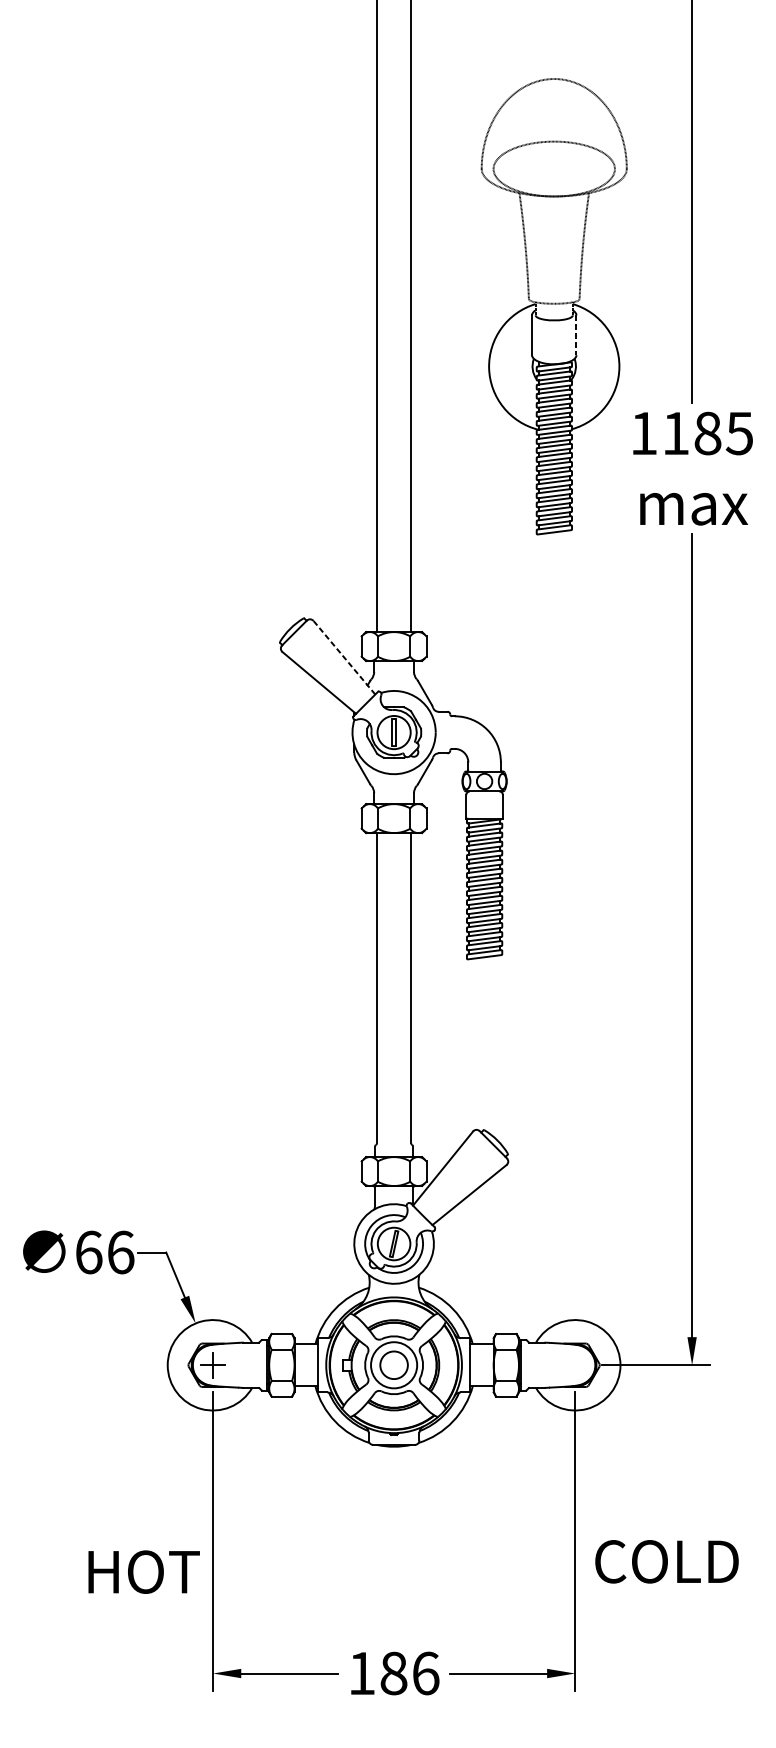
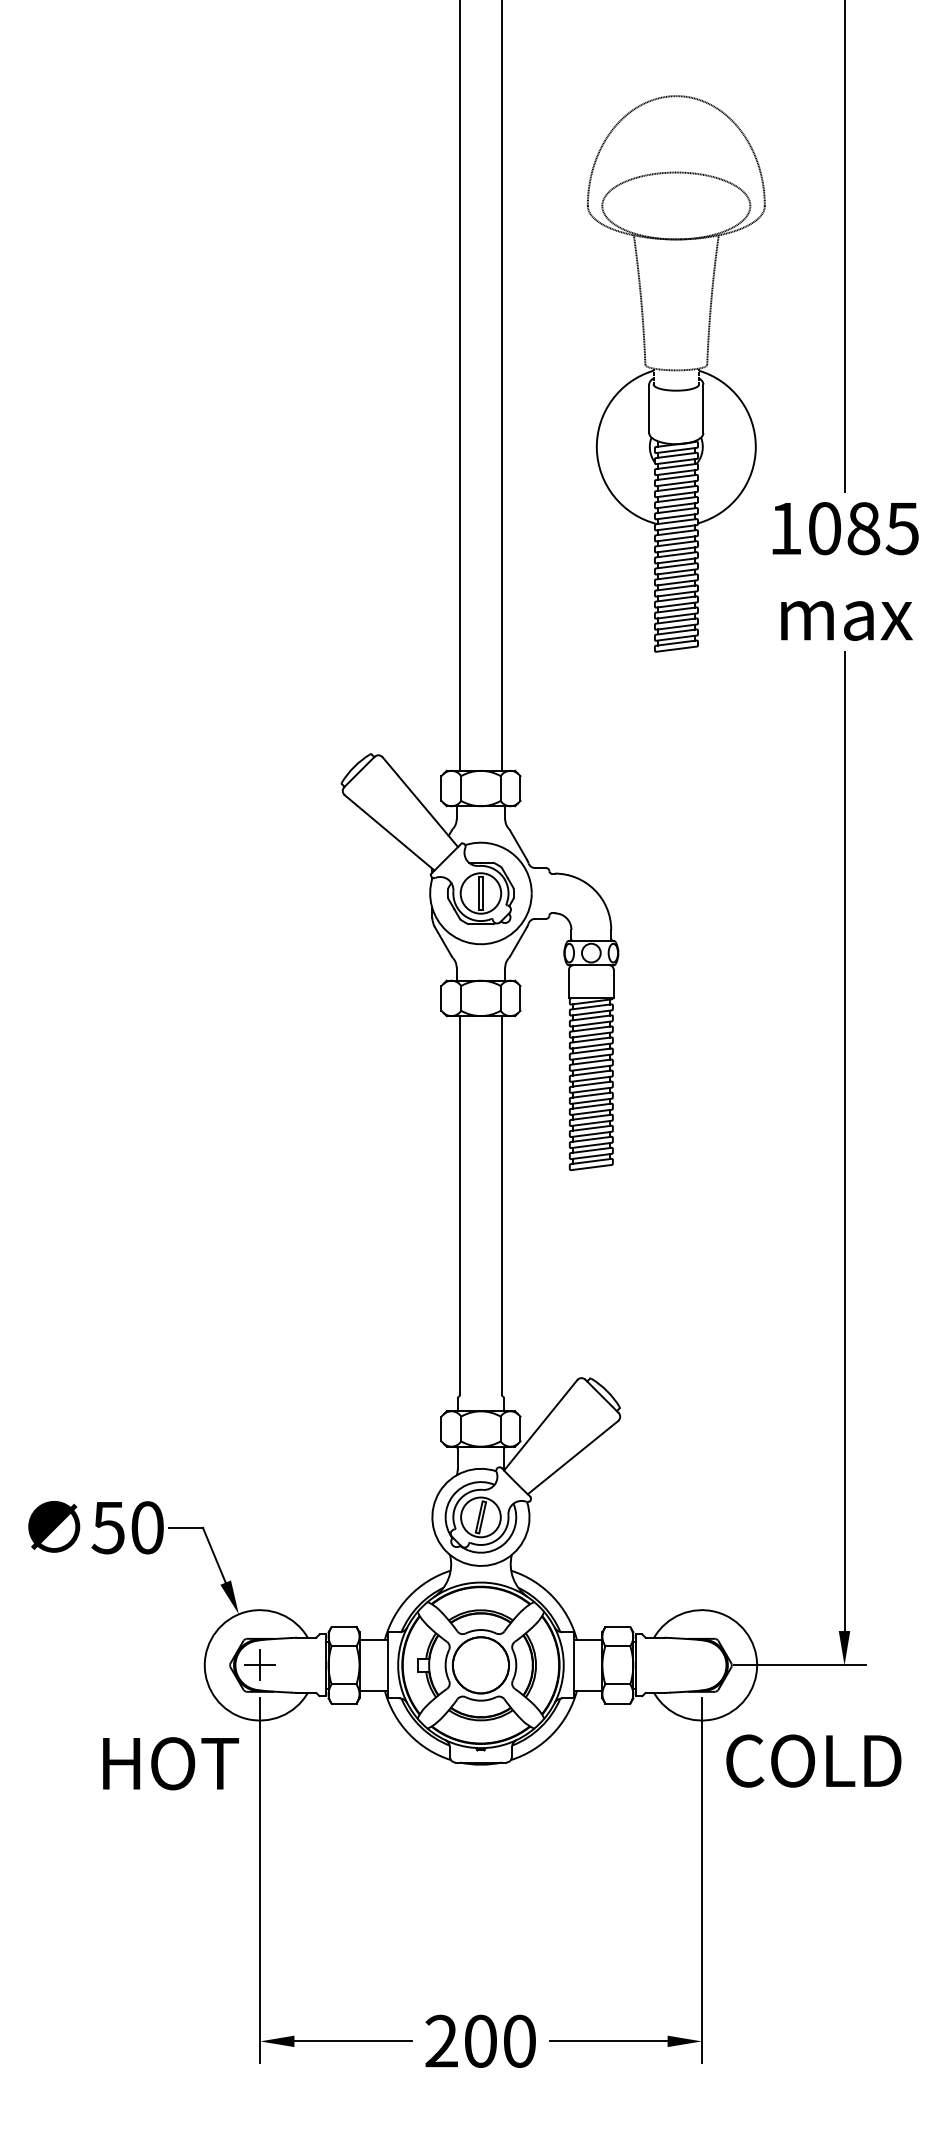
line: (576, 335) -> (703, 409), dashed -> solid
text: (675, 433) -> (824, 528), 1185 -> 1085
line: (344, 658) -> (420, 802), dashed -> solid
text: (104, 1252) -> (127, 1527), 66 -> 50
circle: (393, 1365) -> (480, 1665), size x1.67
text: (666, 1561) -> (813, 1760), moved
text: (143, 1571) -> (170, 1763), moved
text: (393, 1672) -> (480, 2040), 186 -> 200

